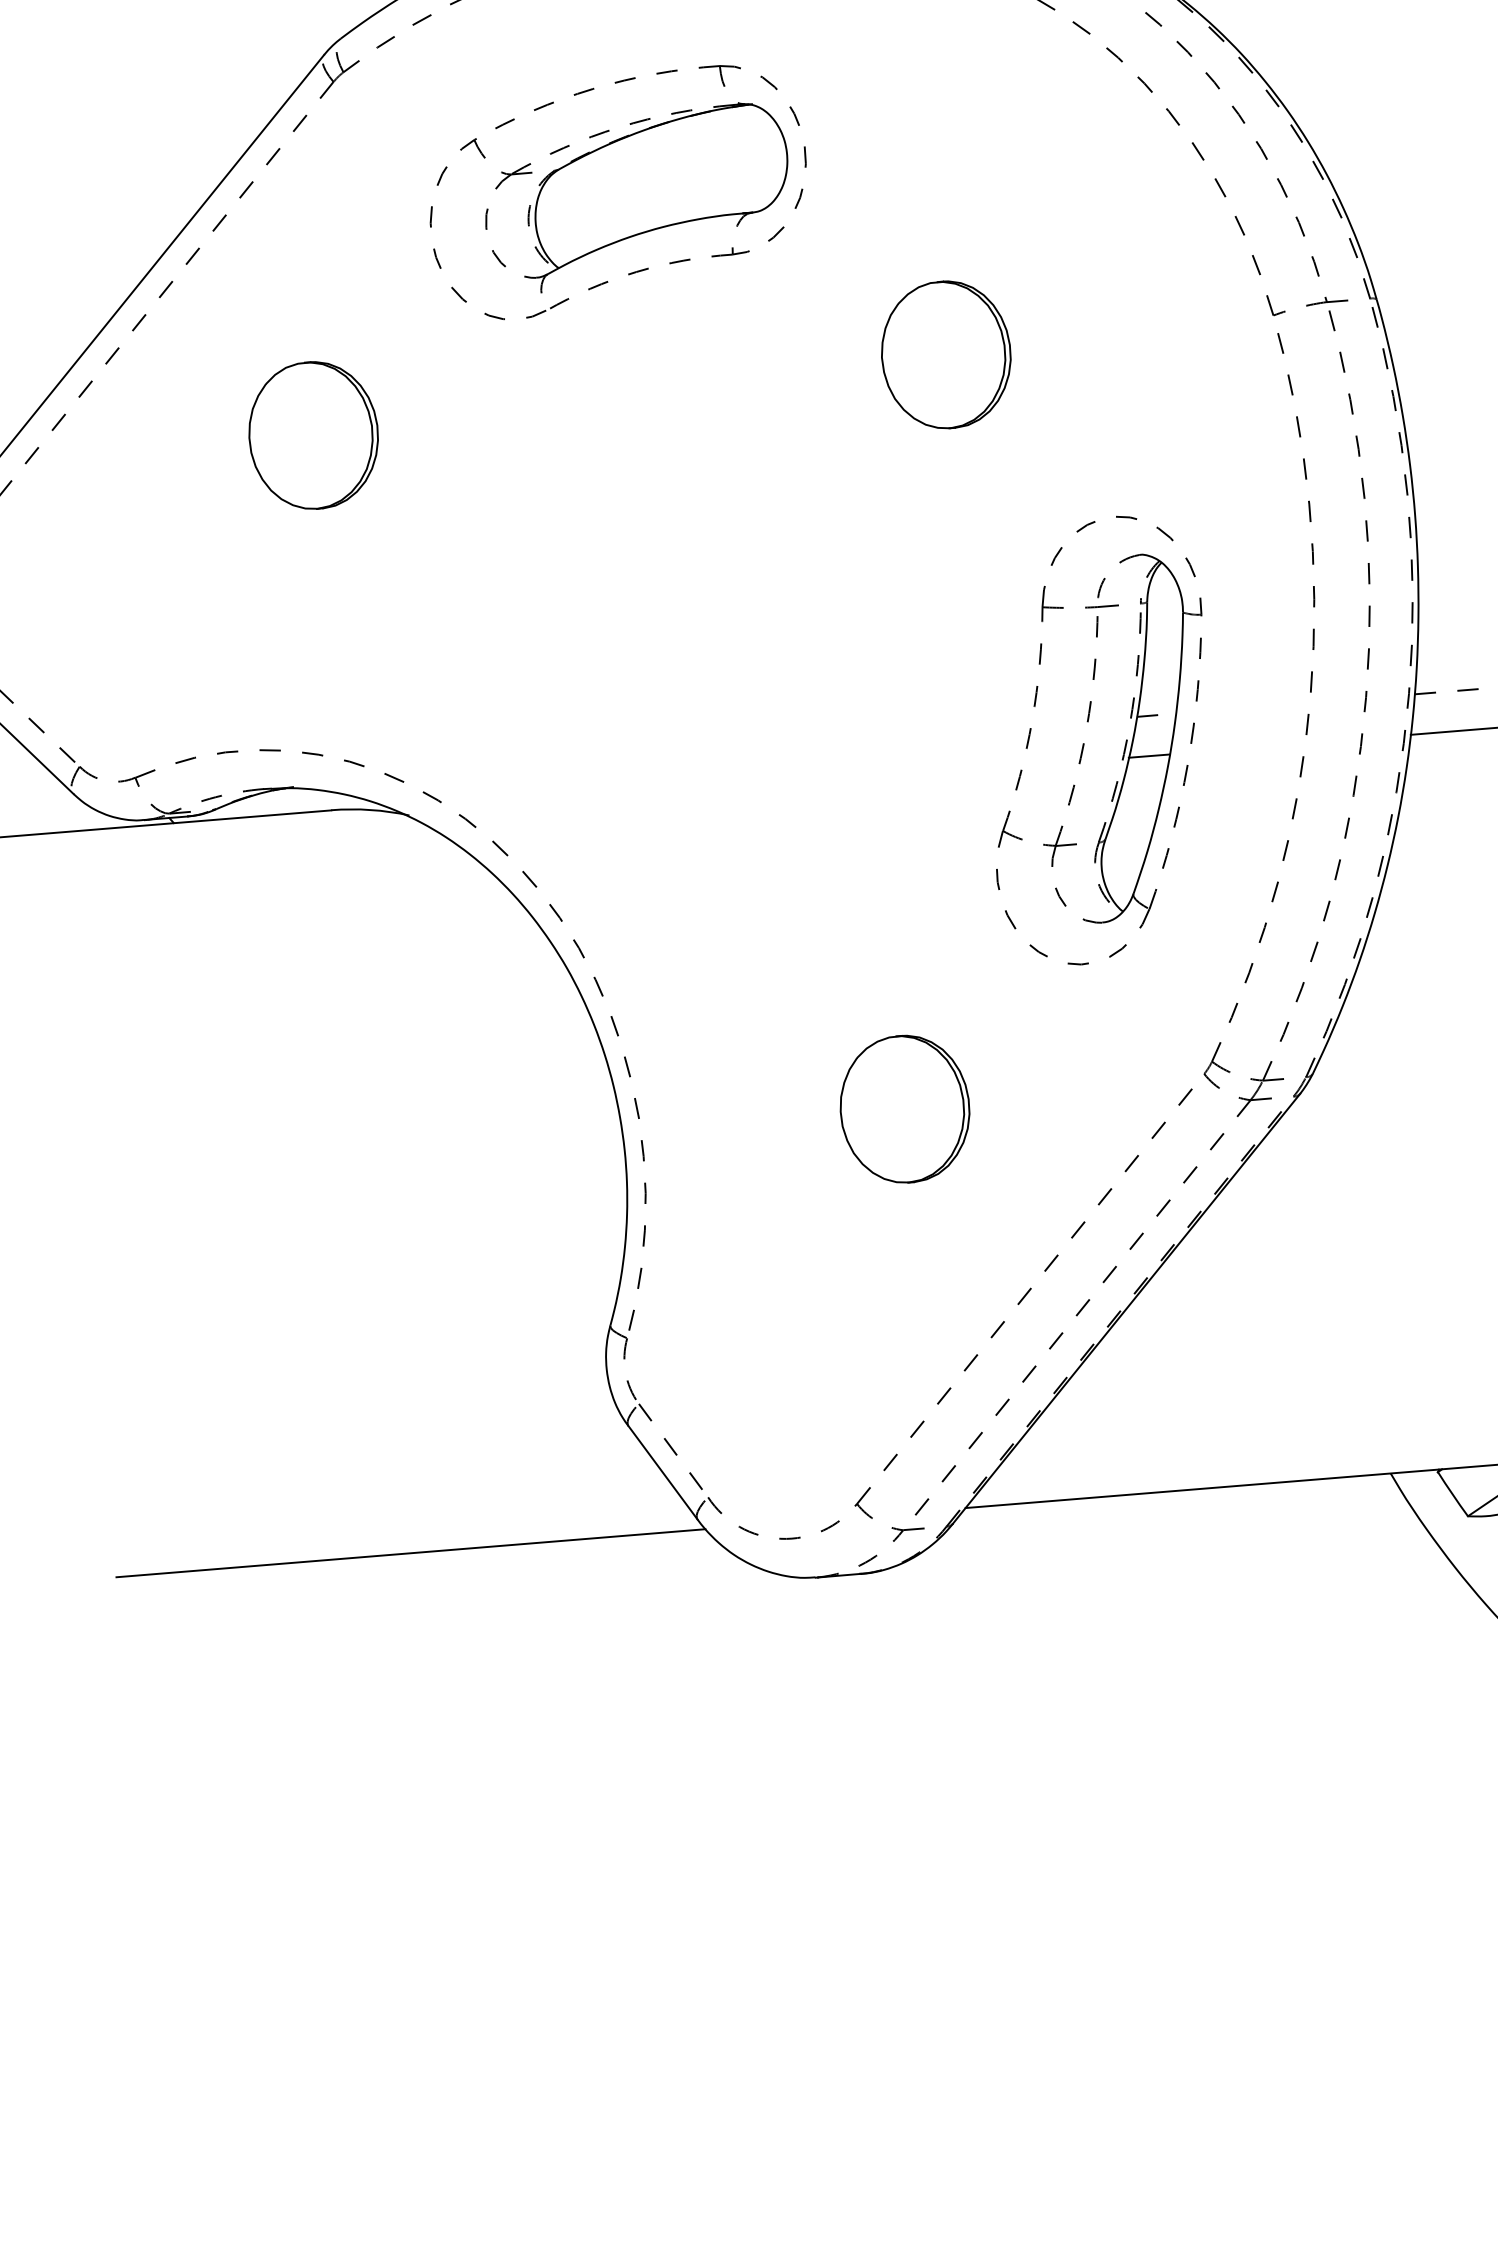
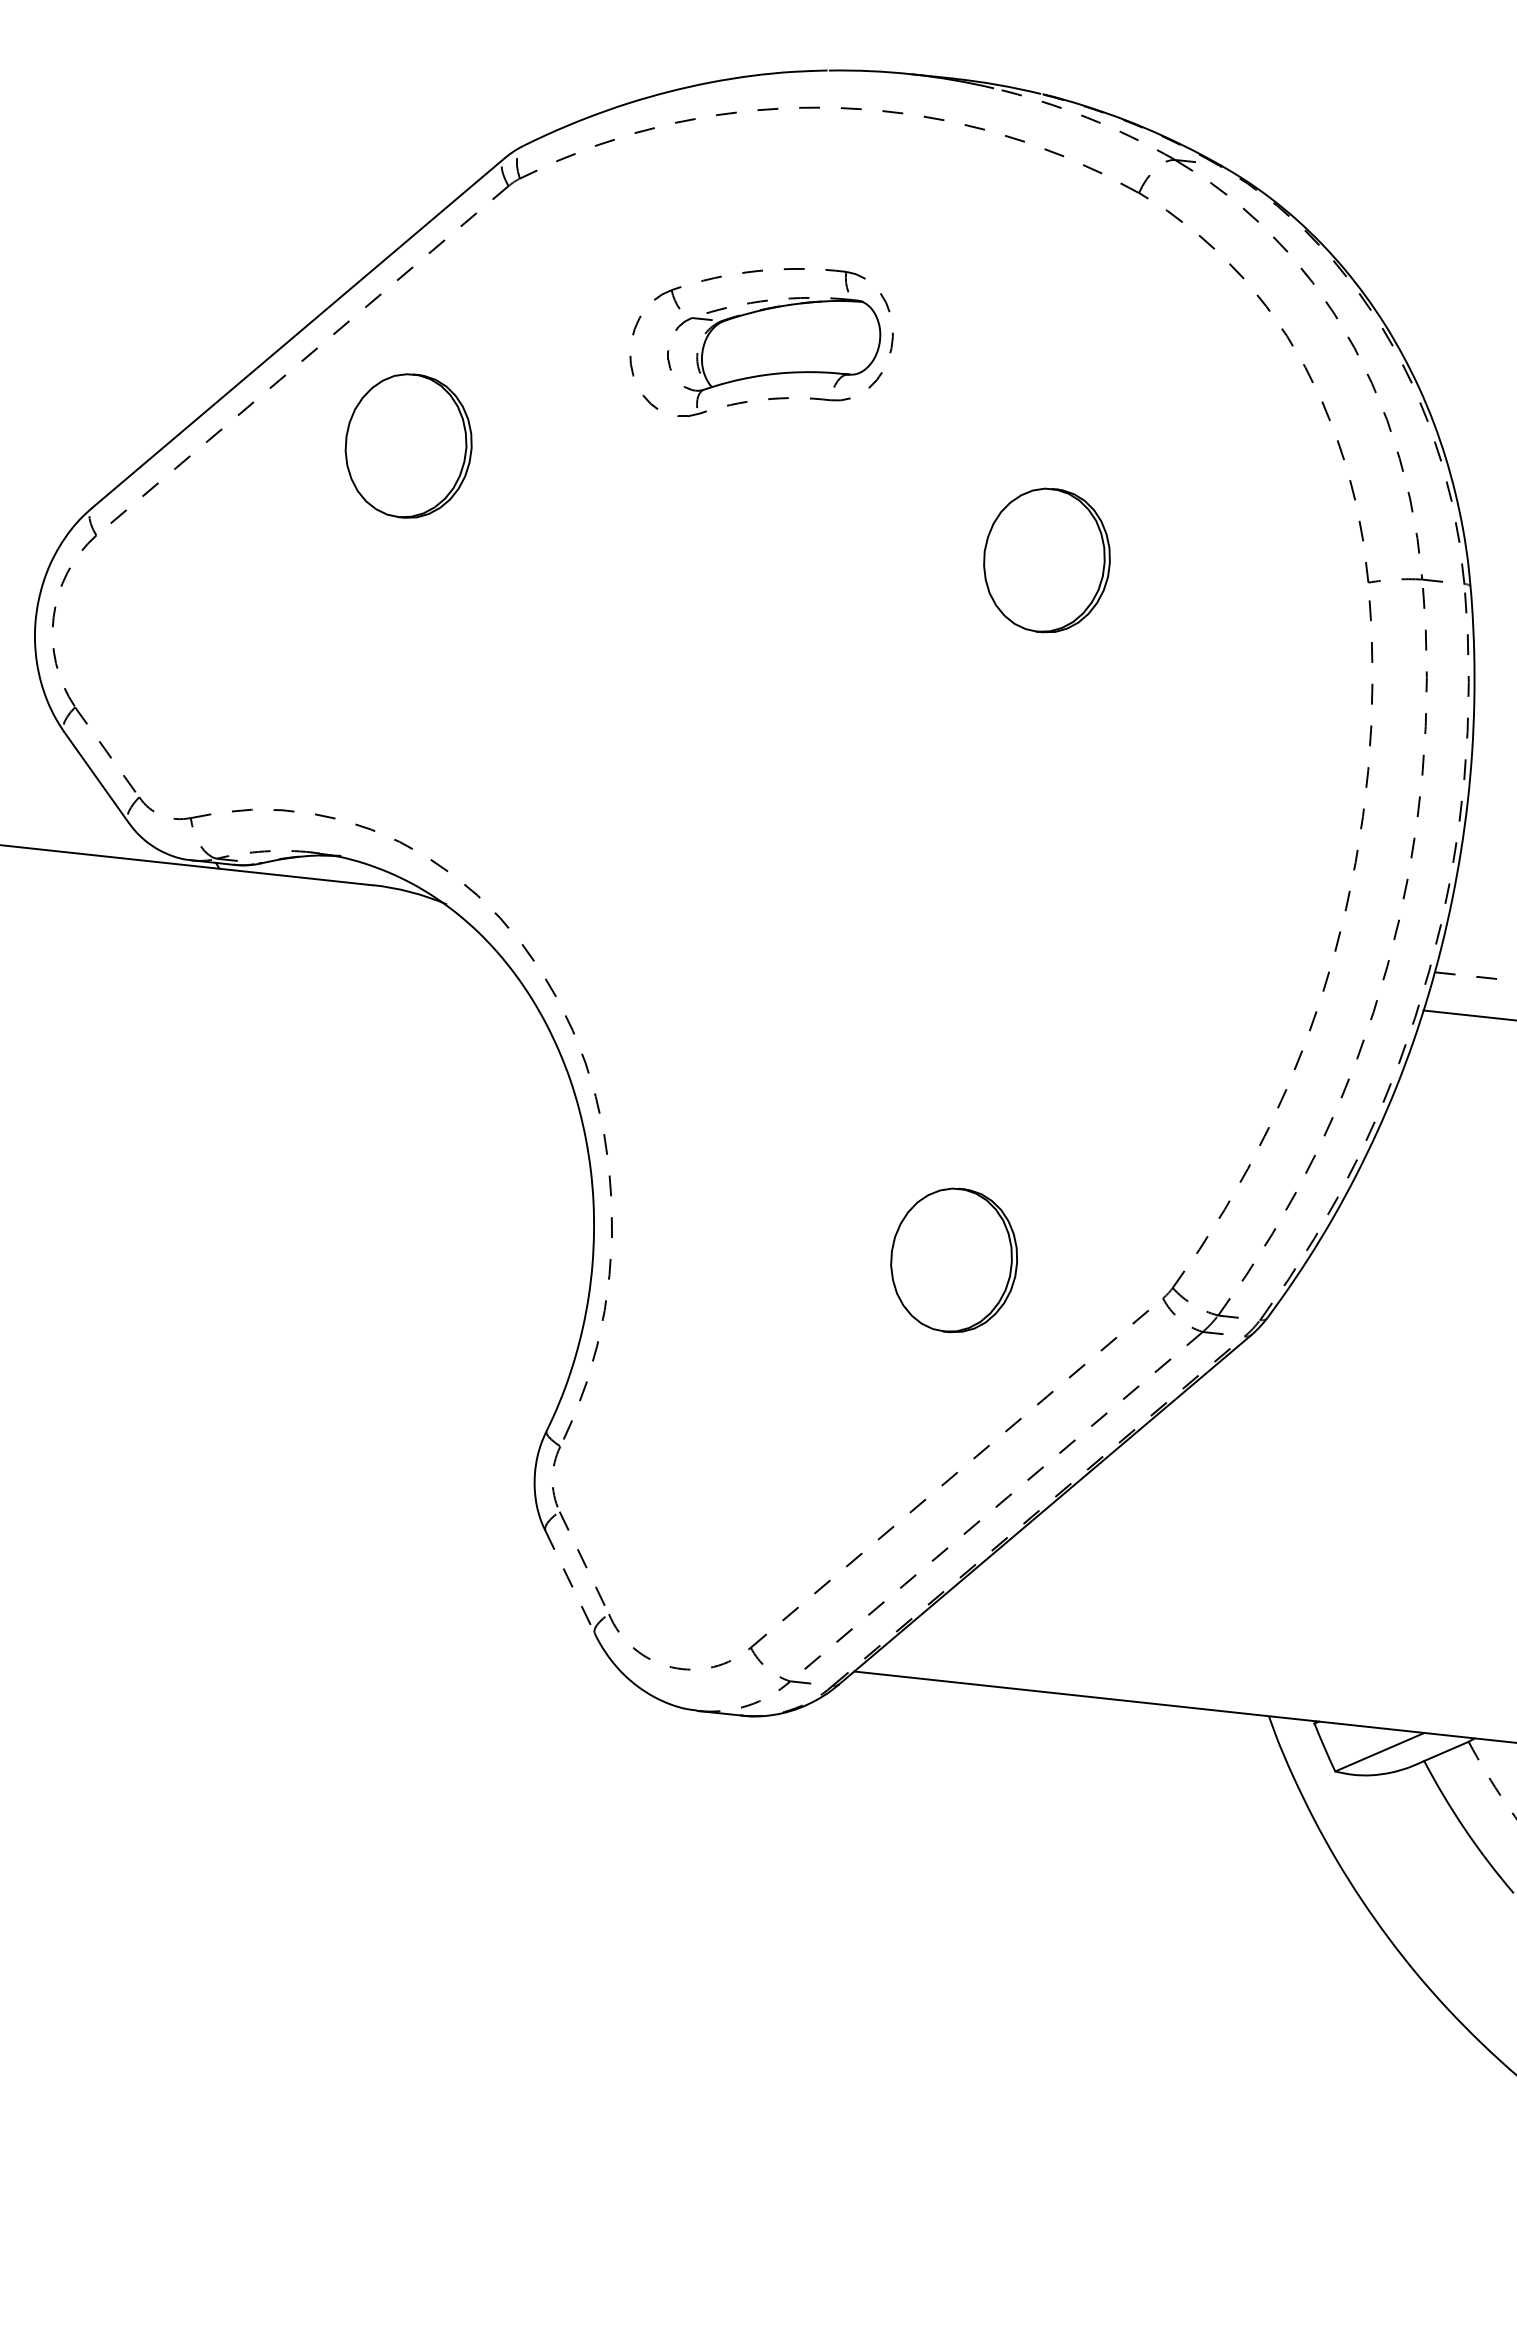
part: (617, 190) -> (761, 342), size x0.7
part: (313, 435) -> (408, 445), moved
part: (1084, 742) -> (1108, 958), removed
part: (904, 1109) -> (953, 1260), moved
line: (663, 1472) -> (570, 1582), solid -> dashed
line: (411, 1553) -> (313, 1613), removed

